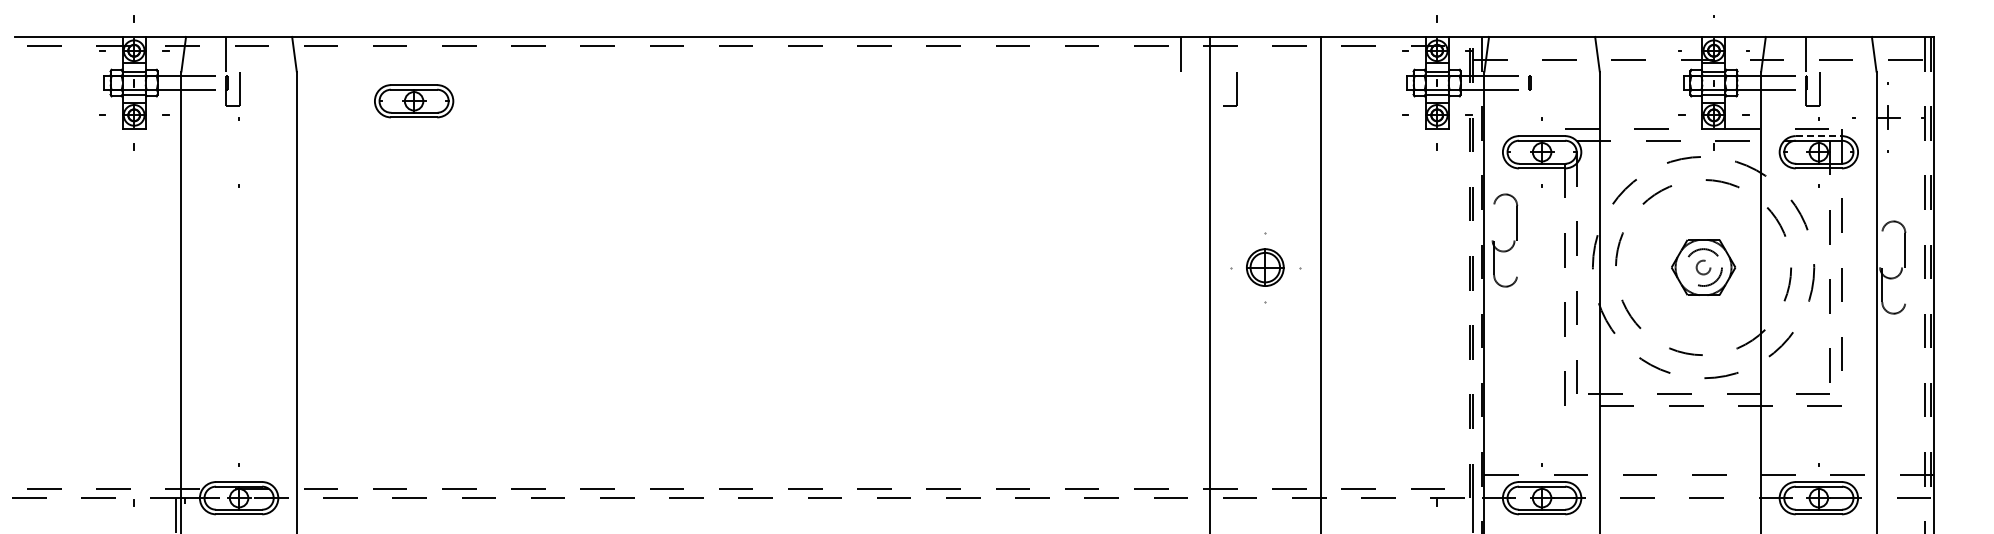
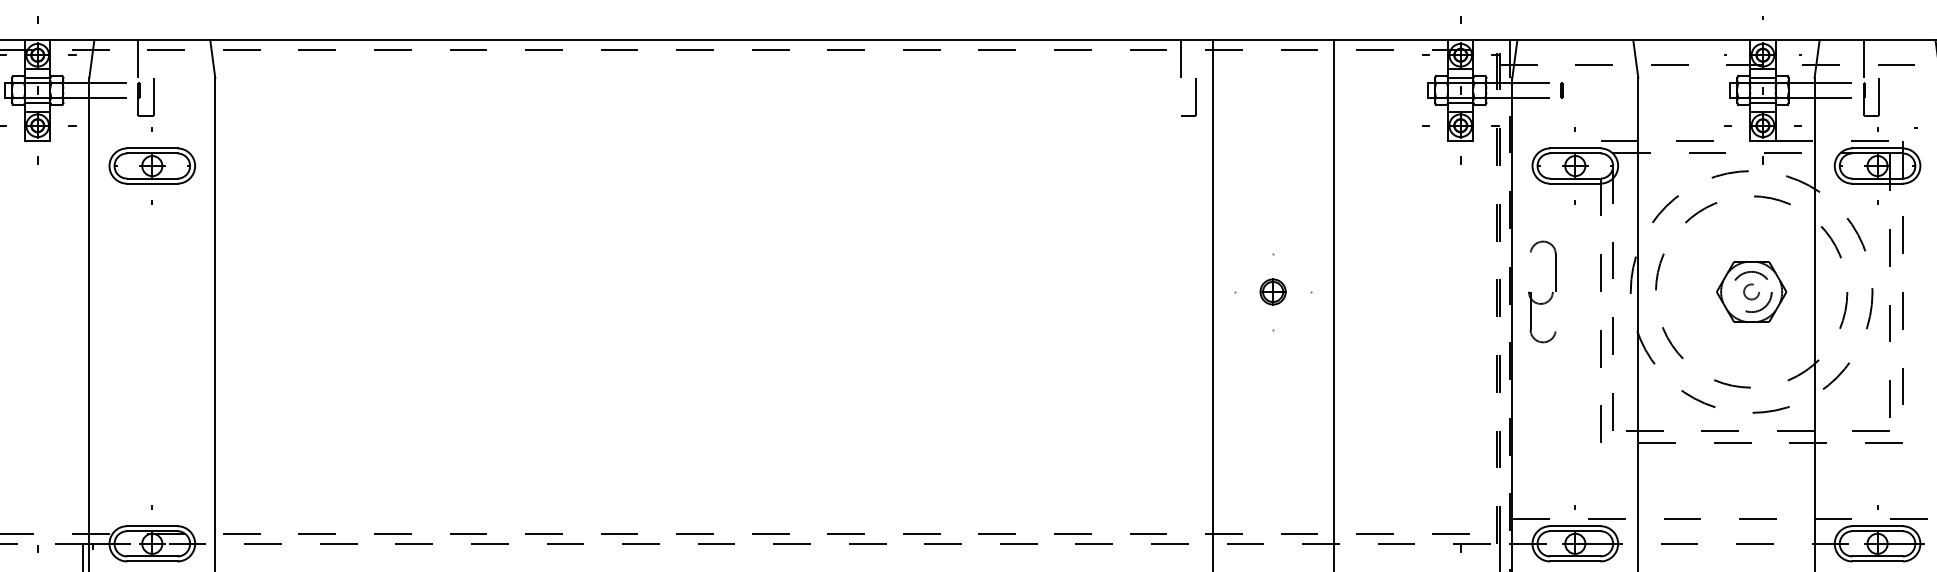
part: (1230, 89) -> (1189, 97), moved
part: (414, 101) -> (152, 166), moved
line: (1819, 136) -> (1878, 148), dashed -> solid
part: (1512, 244) -> (1550, 296), moved
part: (1265, 267) -> (1273, 291), size x0.62

